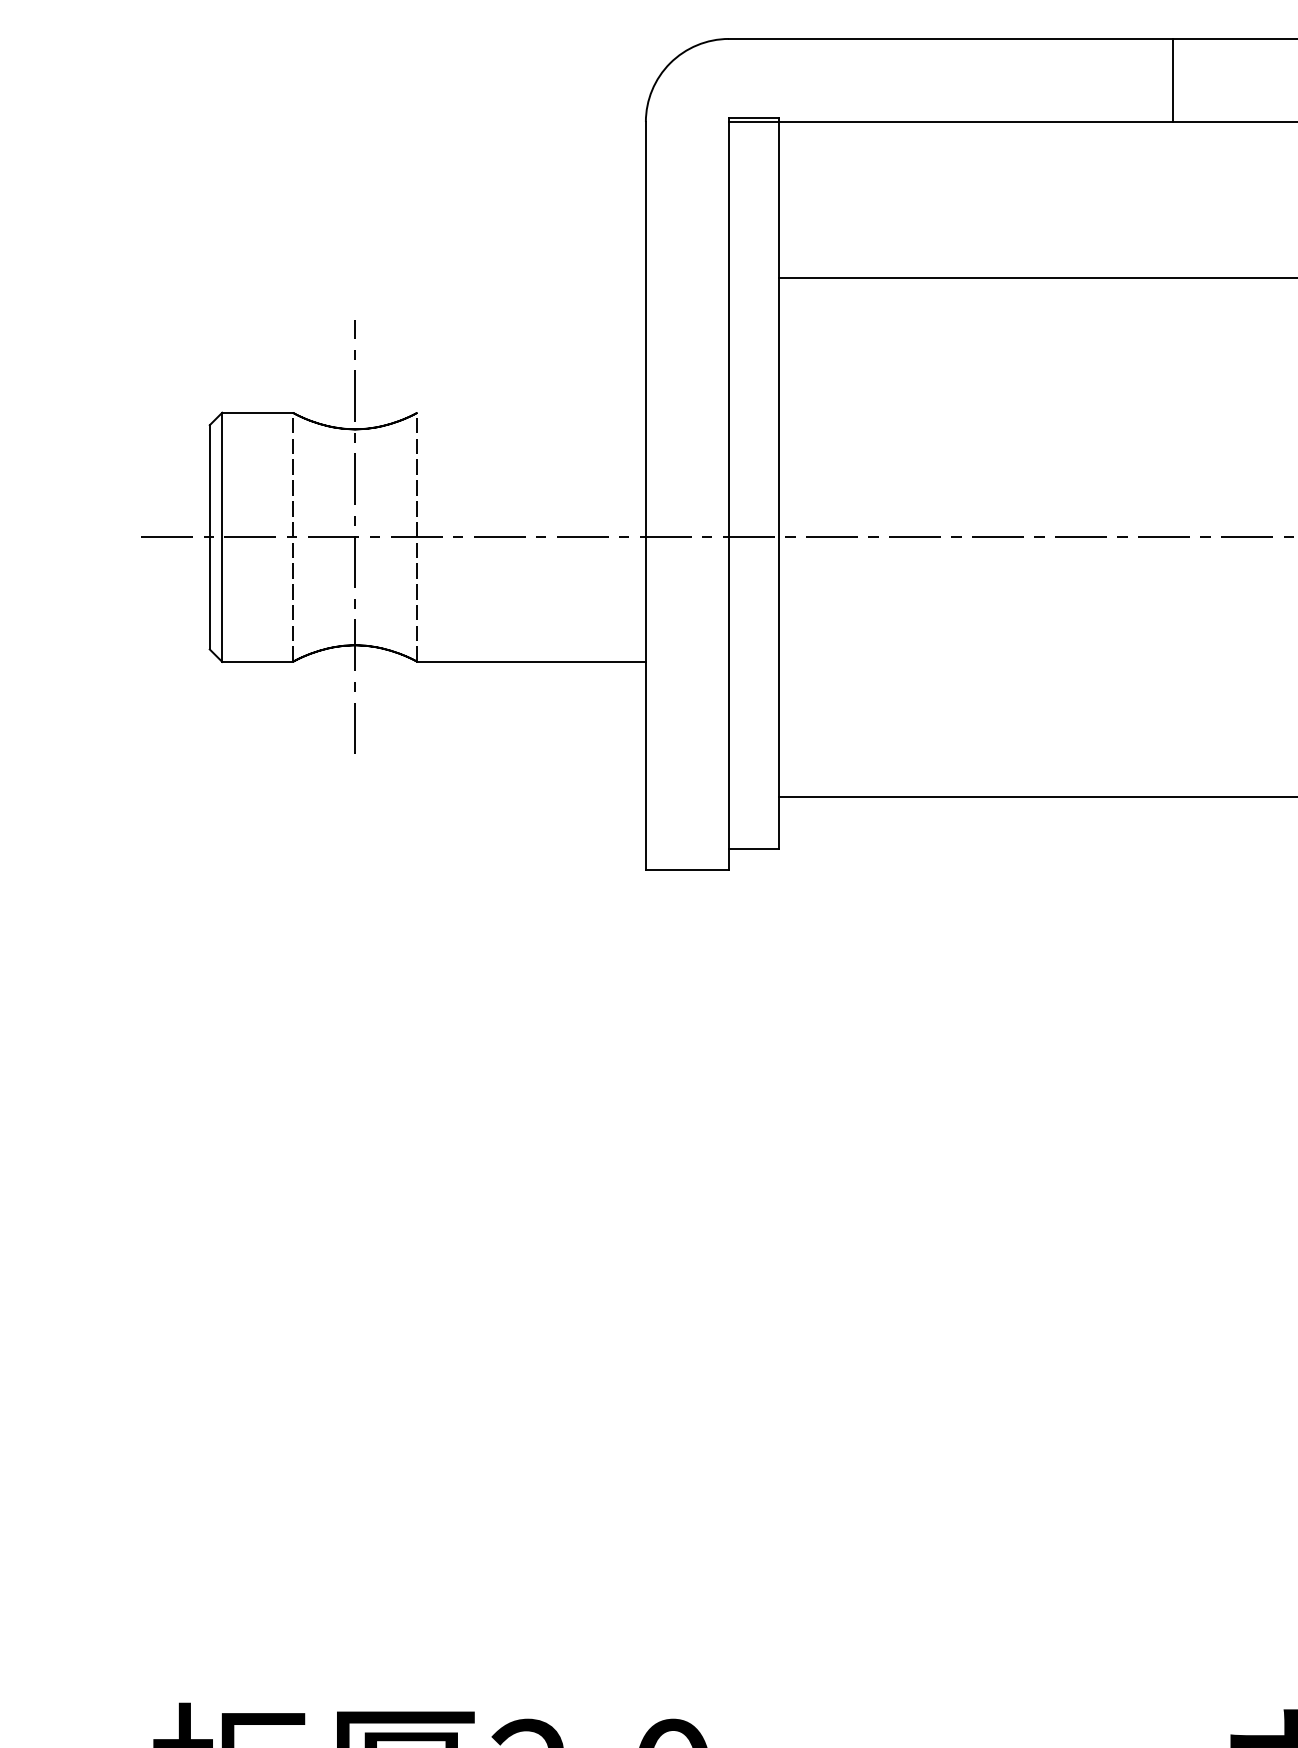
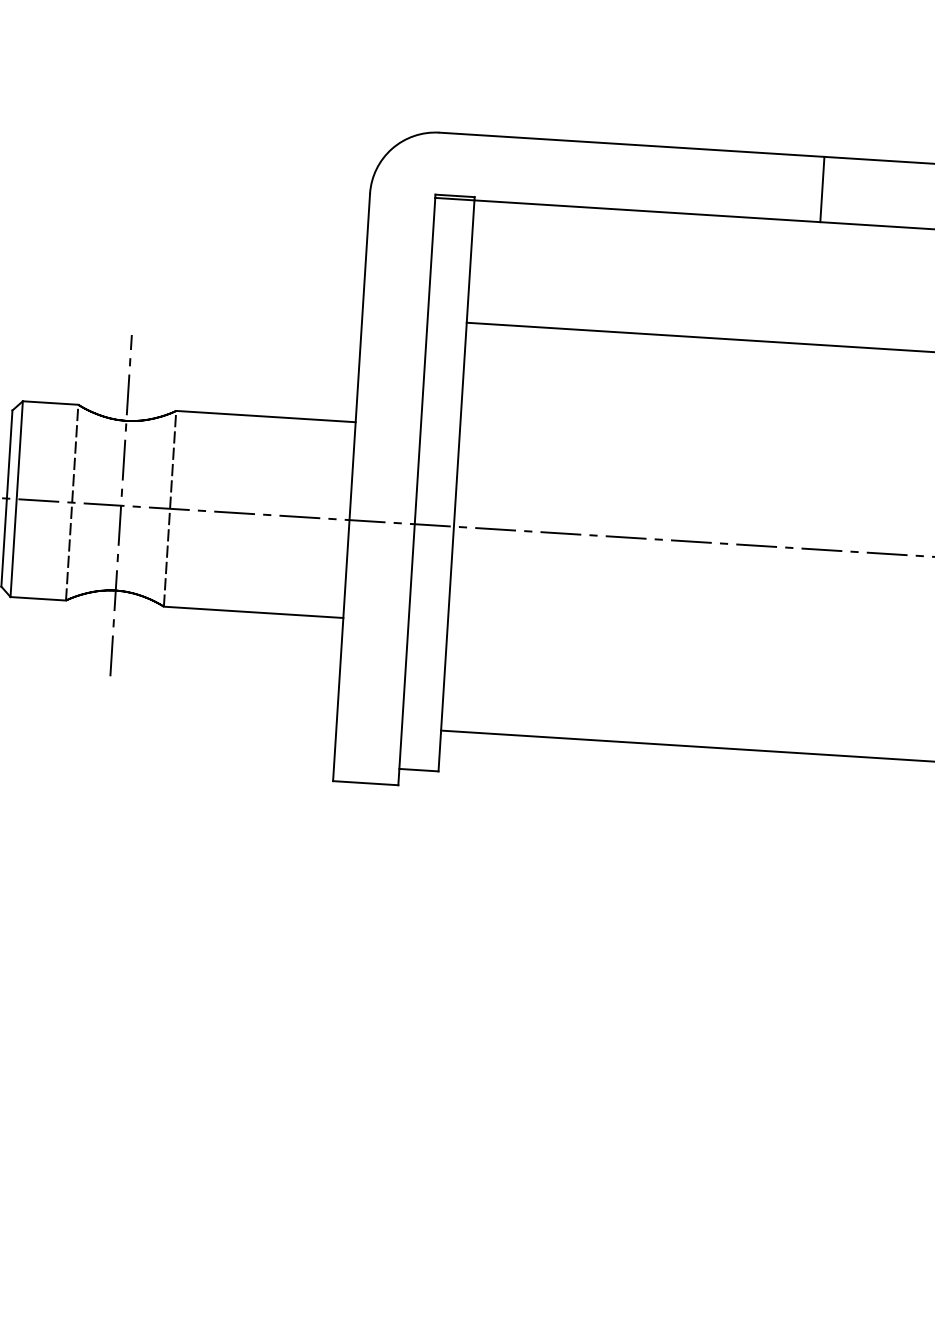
line: (1173, 80) -> (822, 189), moved
line: (531, 412) -> (265, 416), added

